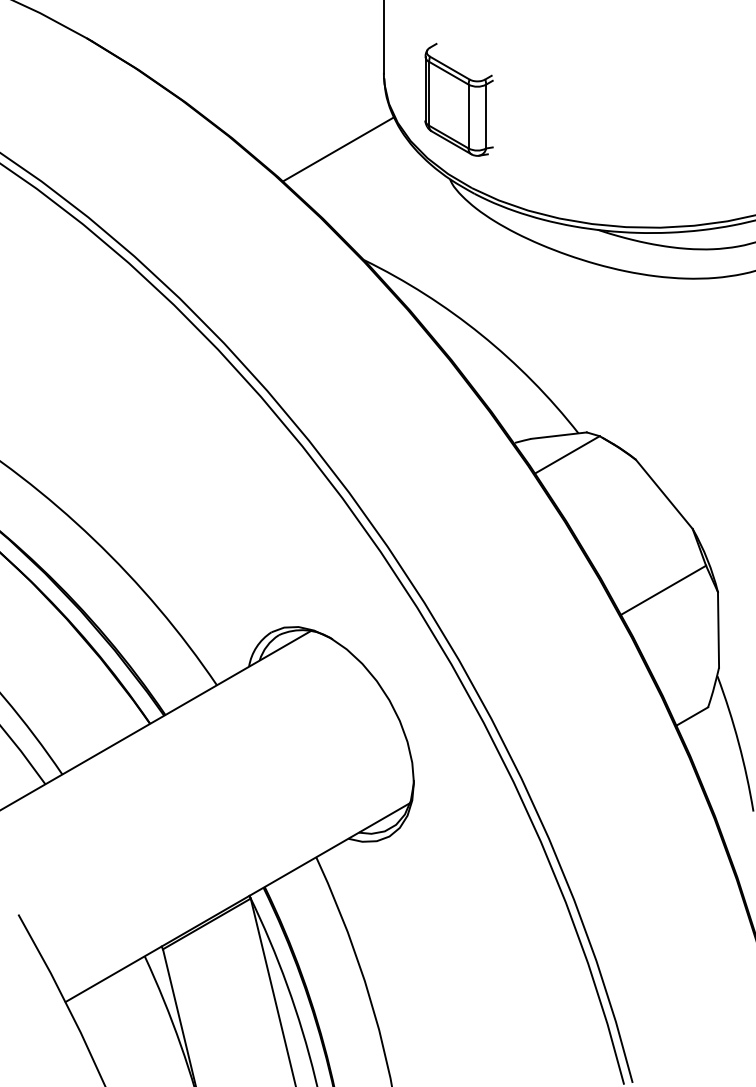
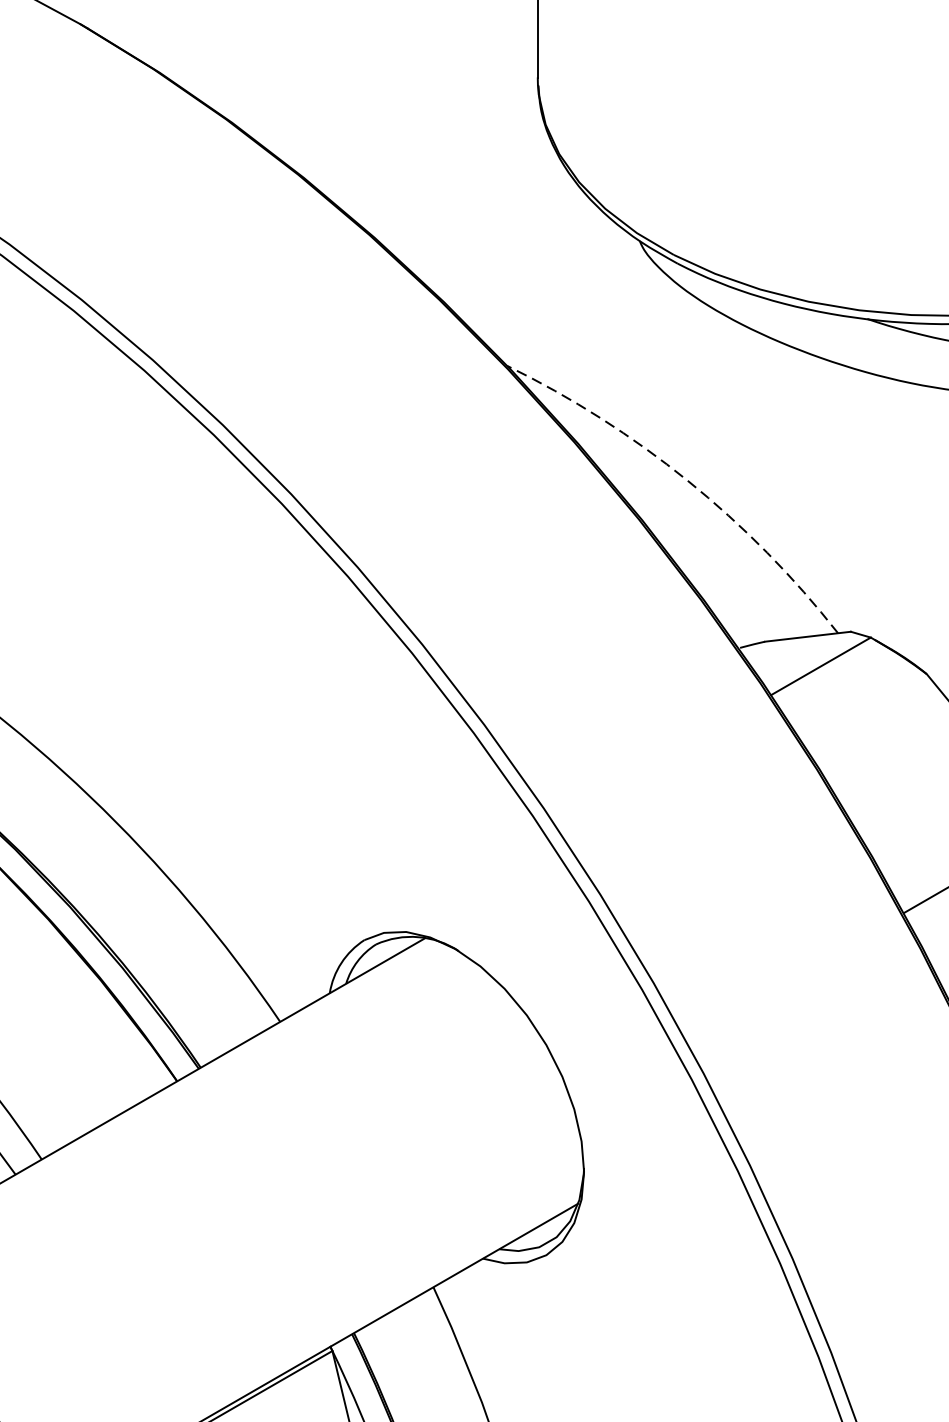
part: (458, 99) -> (652, 118), removed
line: (338, 149) -> (467, 195), removed
arc: (481, 334) -> (688, 480), solid -> dashed

